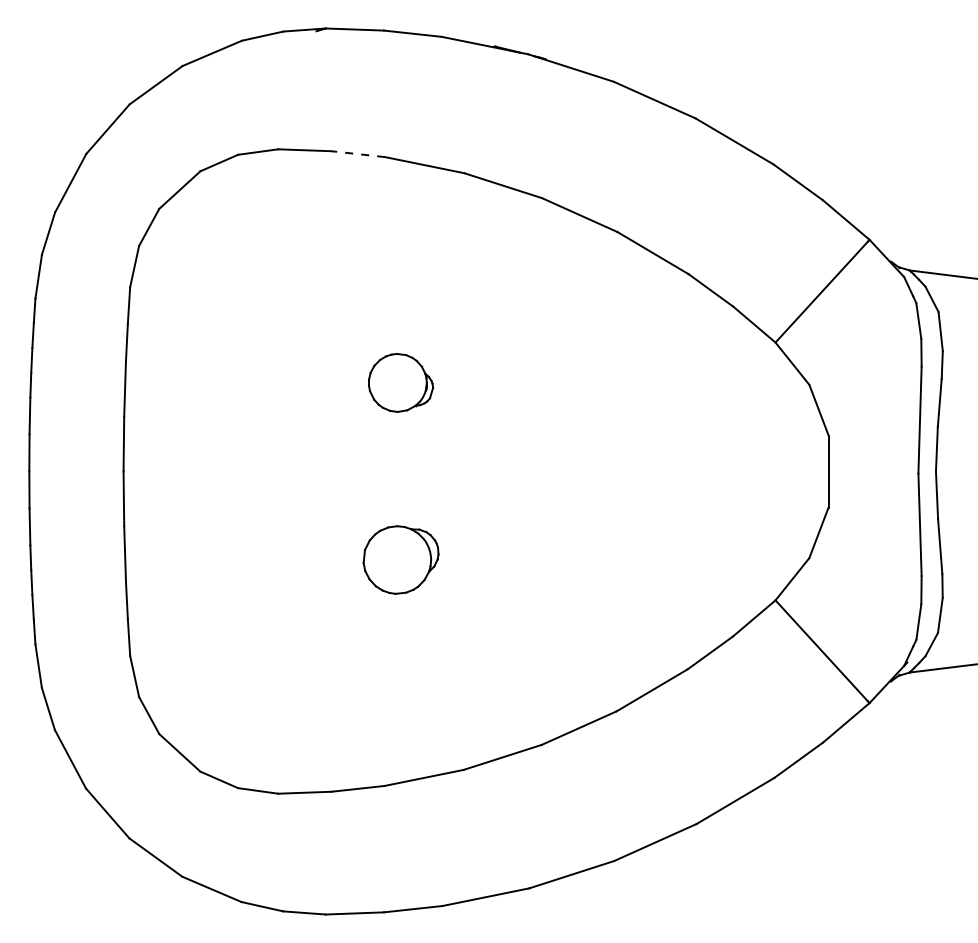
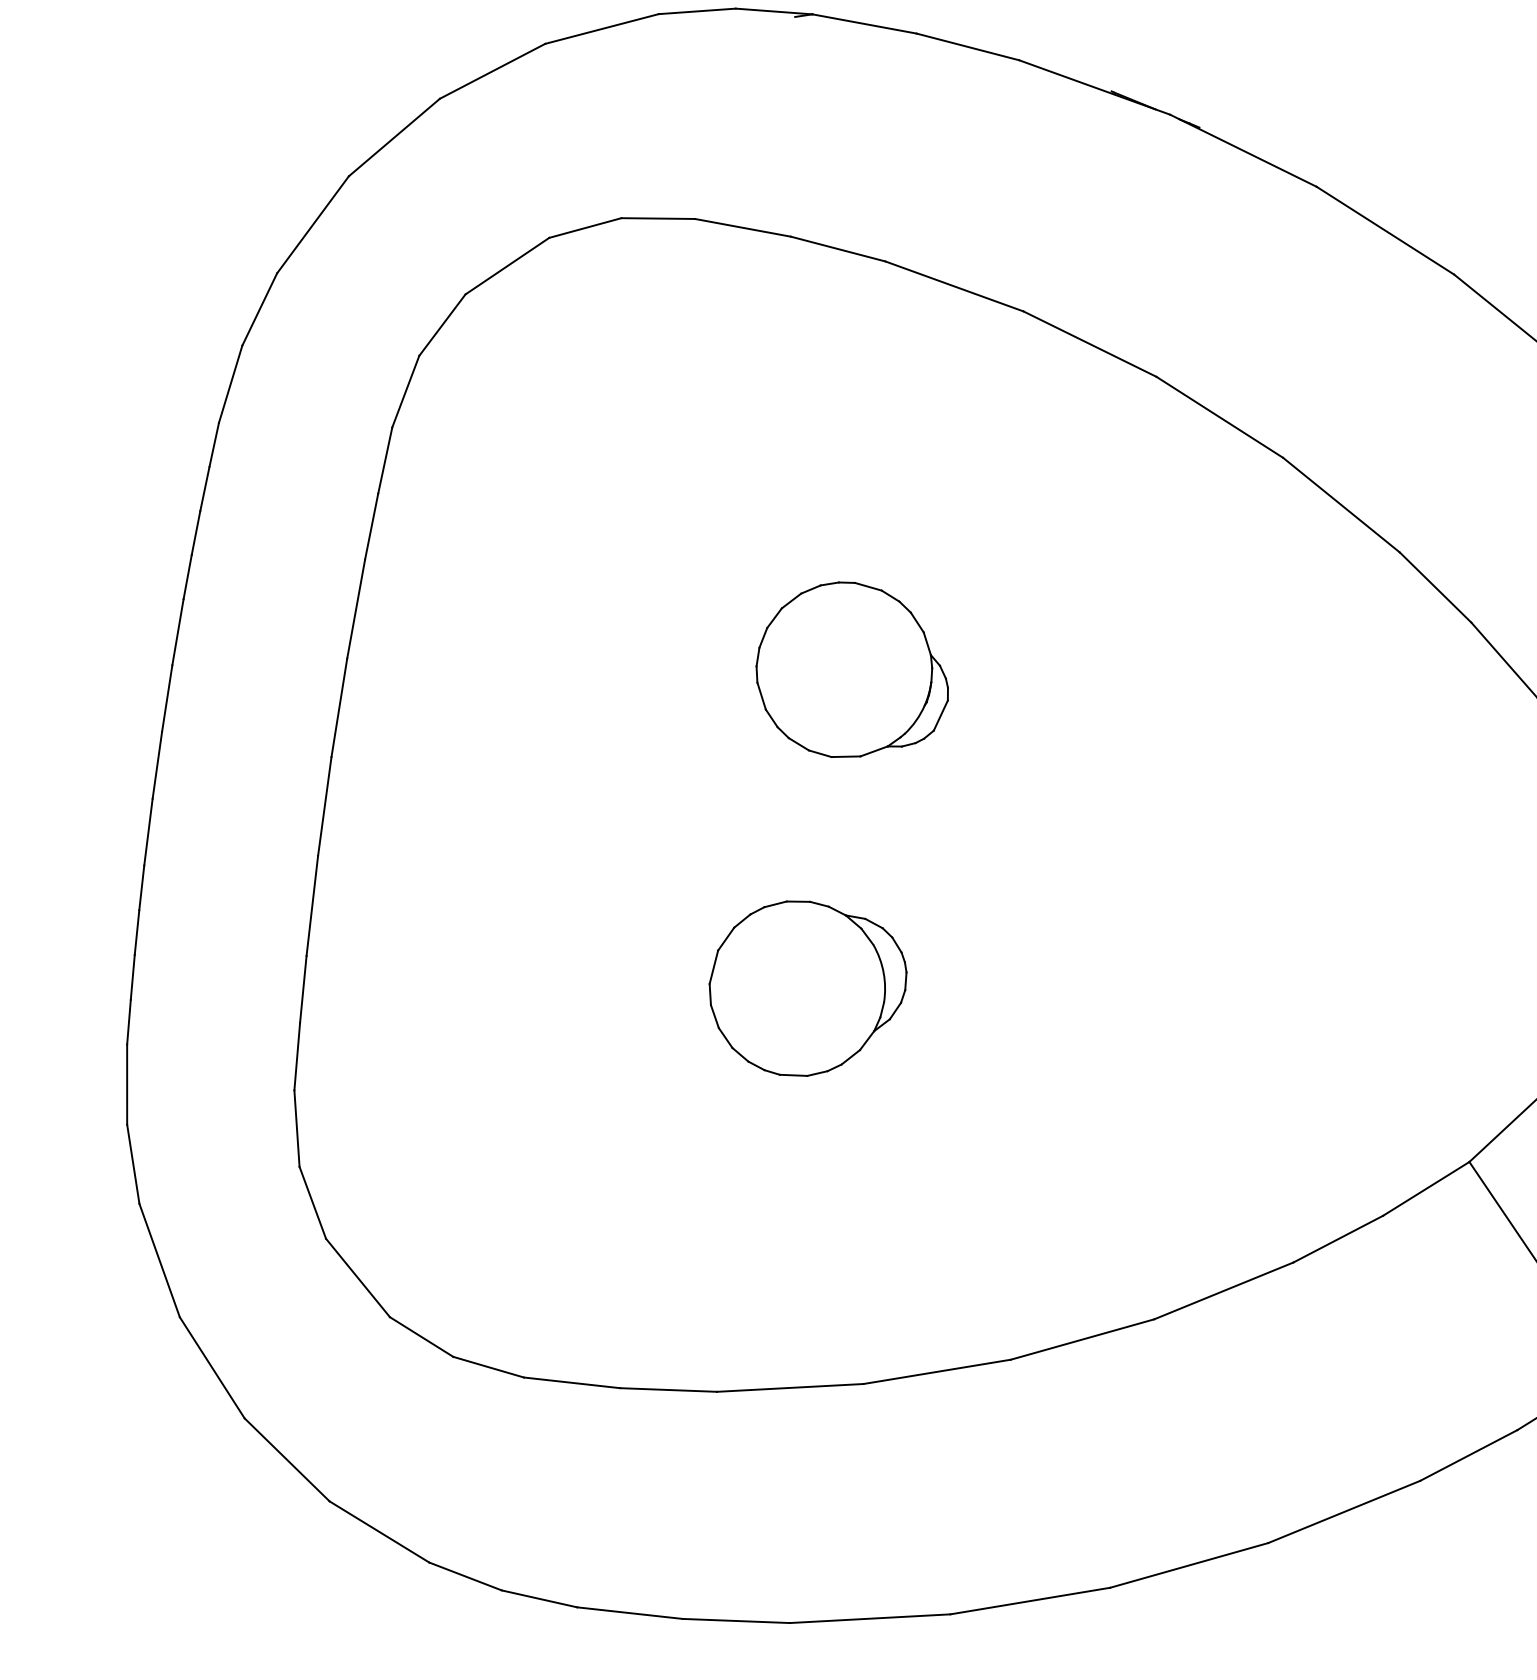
line: (358, 154) -> (838, 249), dashed -> solid
part: (400, 382) -> (853, 670), size x1.67
part: (400, 559) -> (806, 988), size x1.43

